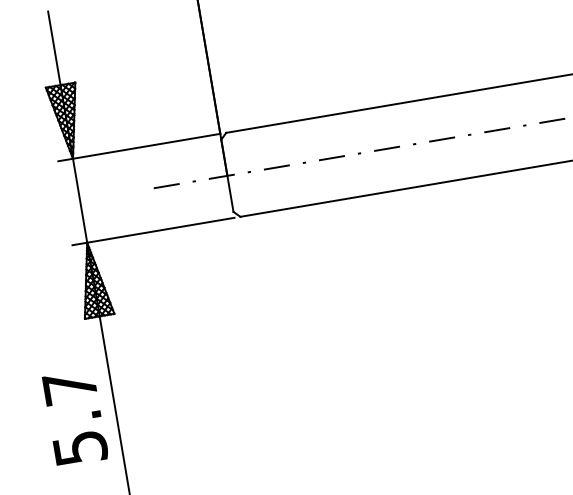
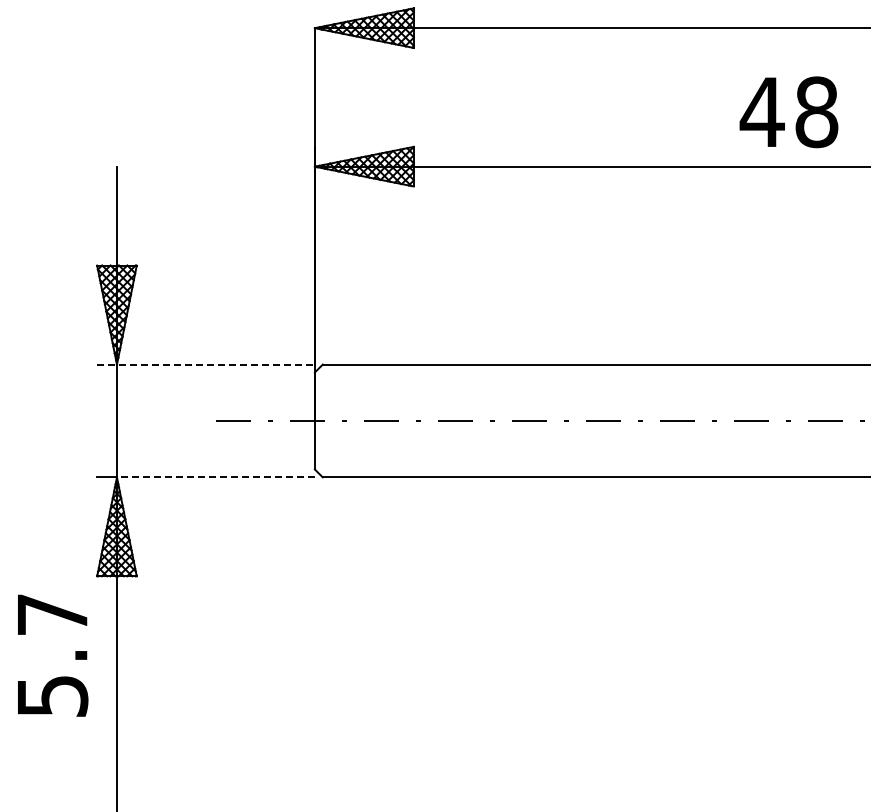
line: (139, 147) -> (206, 364), solid -> dashed
line: (160, 230) -> (215, 477), solid -> dashed
text: (75, 417) -> (53, 655), moved

